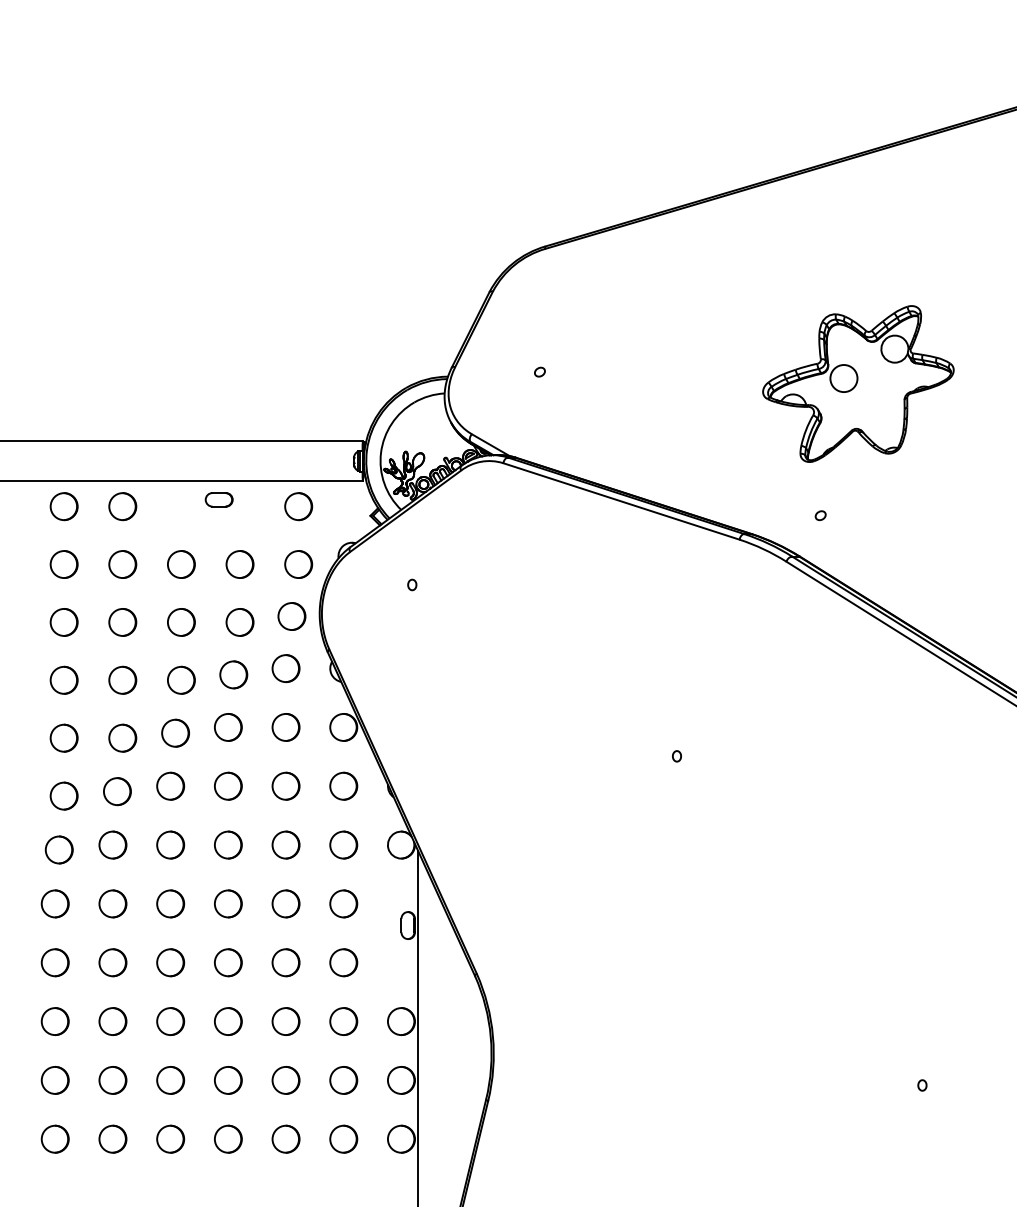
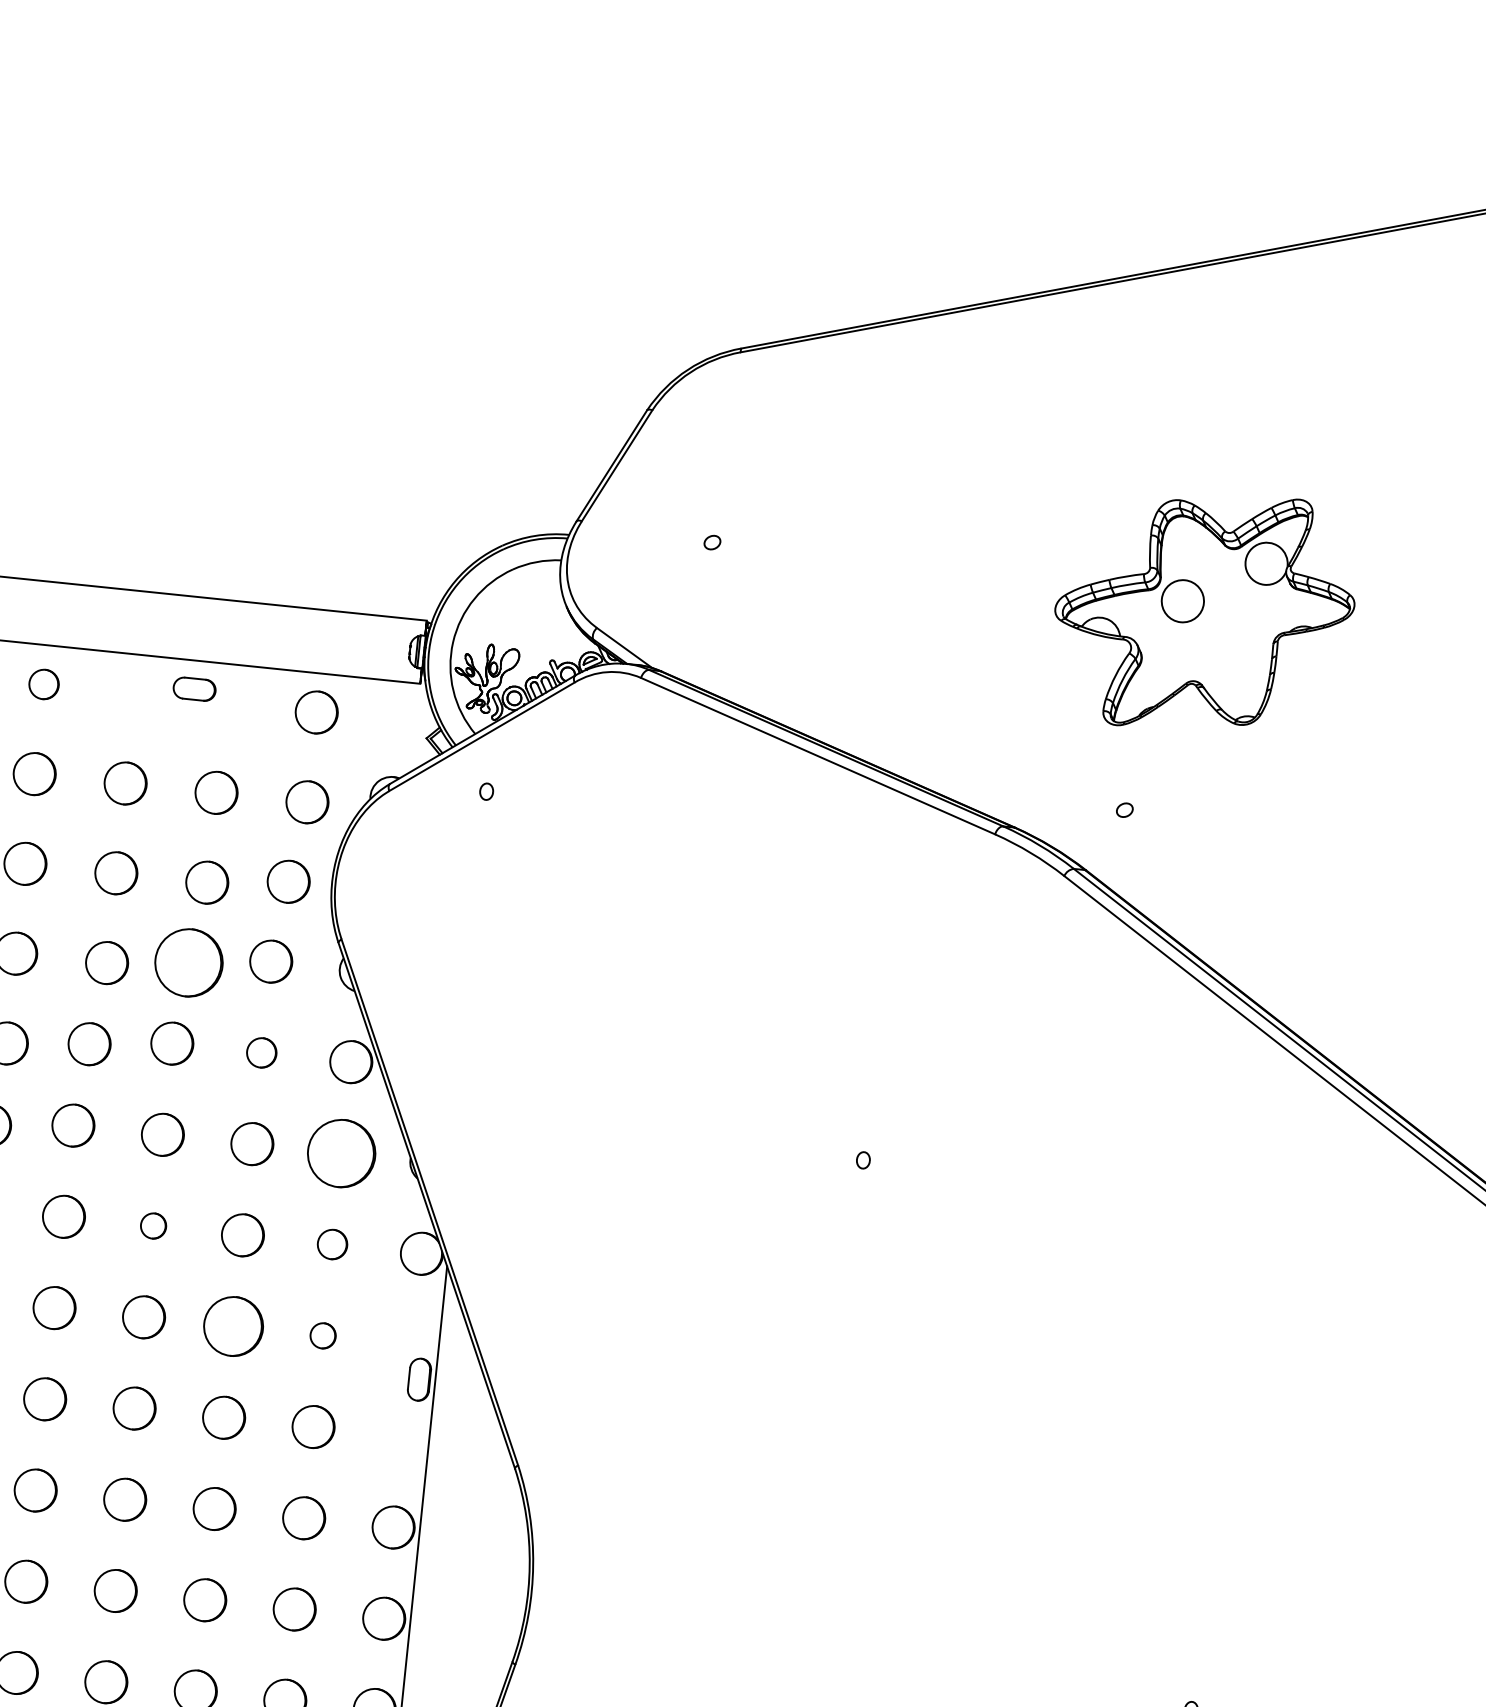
circle: (122, 506) -> (43, 684), size x0.7
part: (412, 584) -> (487, 791), moved
circle: (233, 674) -> (188, 962), size x1.6
circle: (285, 727) -> (260, 1052), size x0.7
circle: (343, 785) -> (341, 1152), size x1.6
circle: (228, 844) -> (153, 1225), size x0.6
circle: (343, 844) -> (332, 1243), size x0.7
circle: (285, 903) -> (232, 1325), size x1.4
circle: (343, 903) -> (322, 1335), size x0.6

